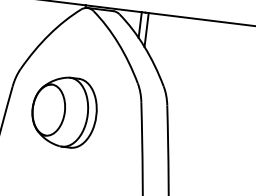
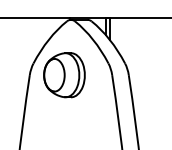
part: (64, 112) -> (64, 75), moved

